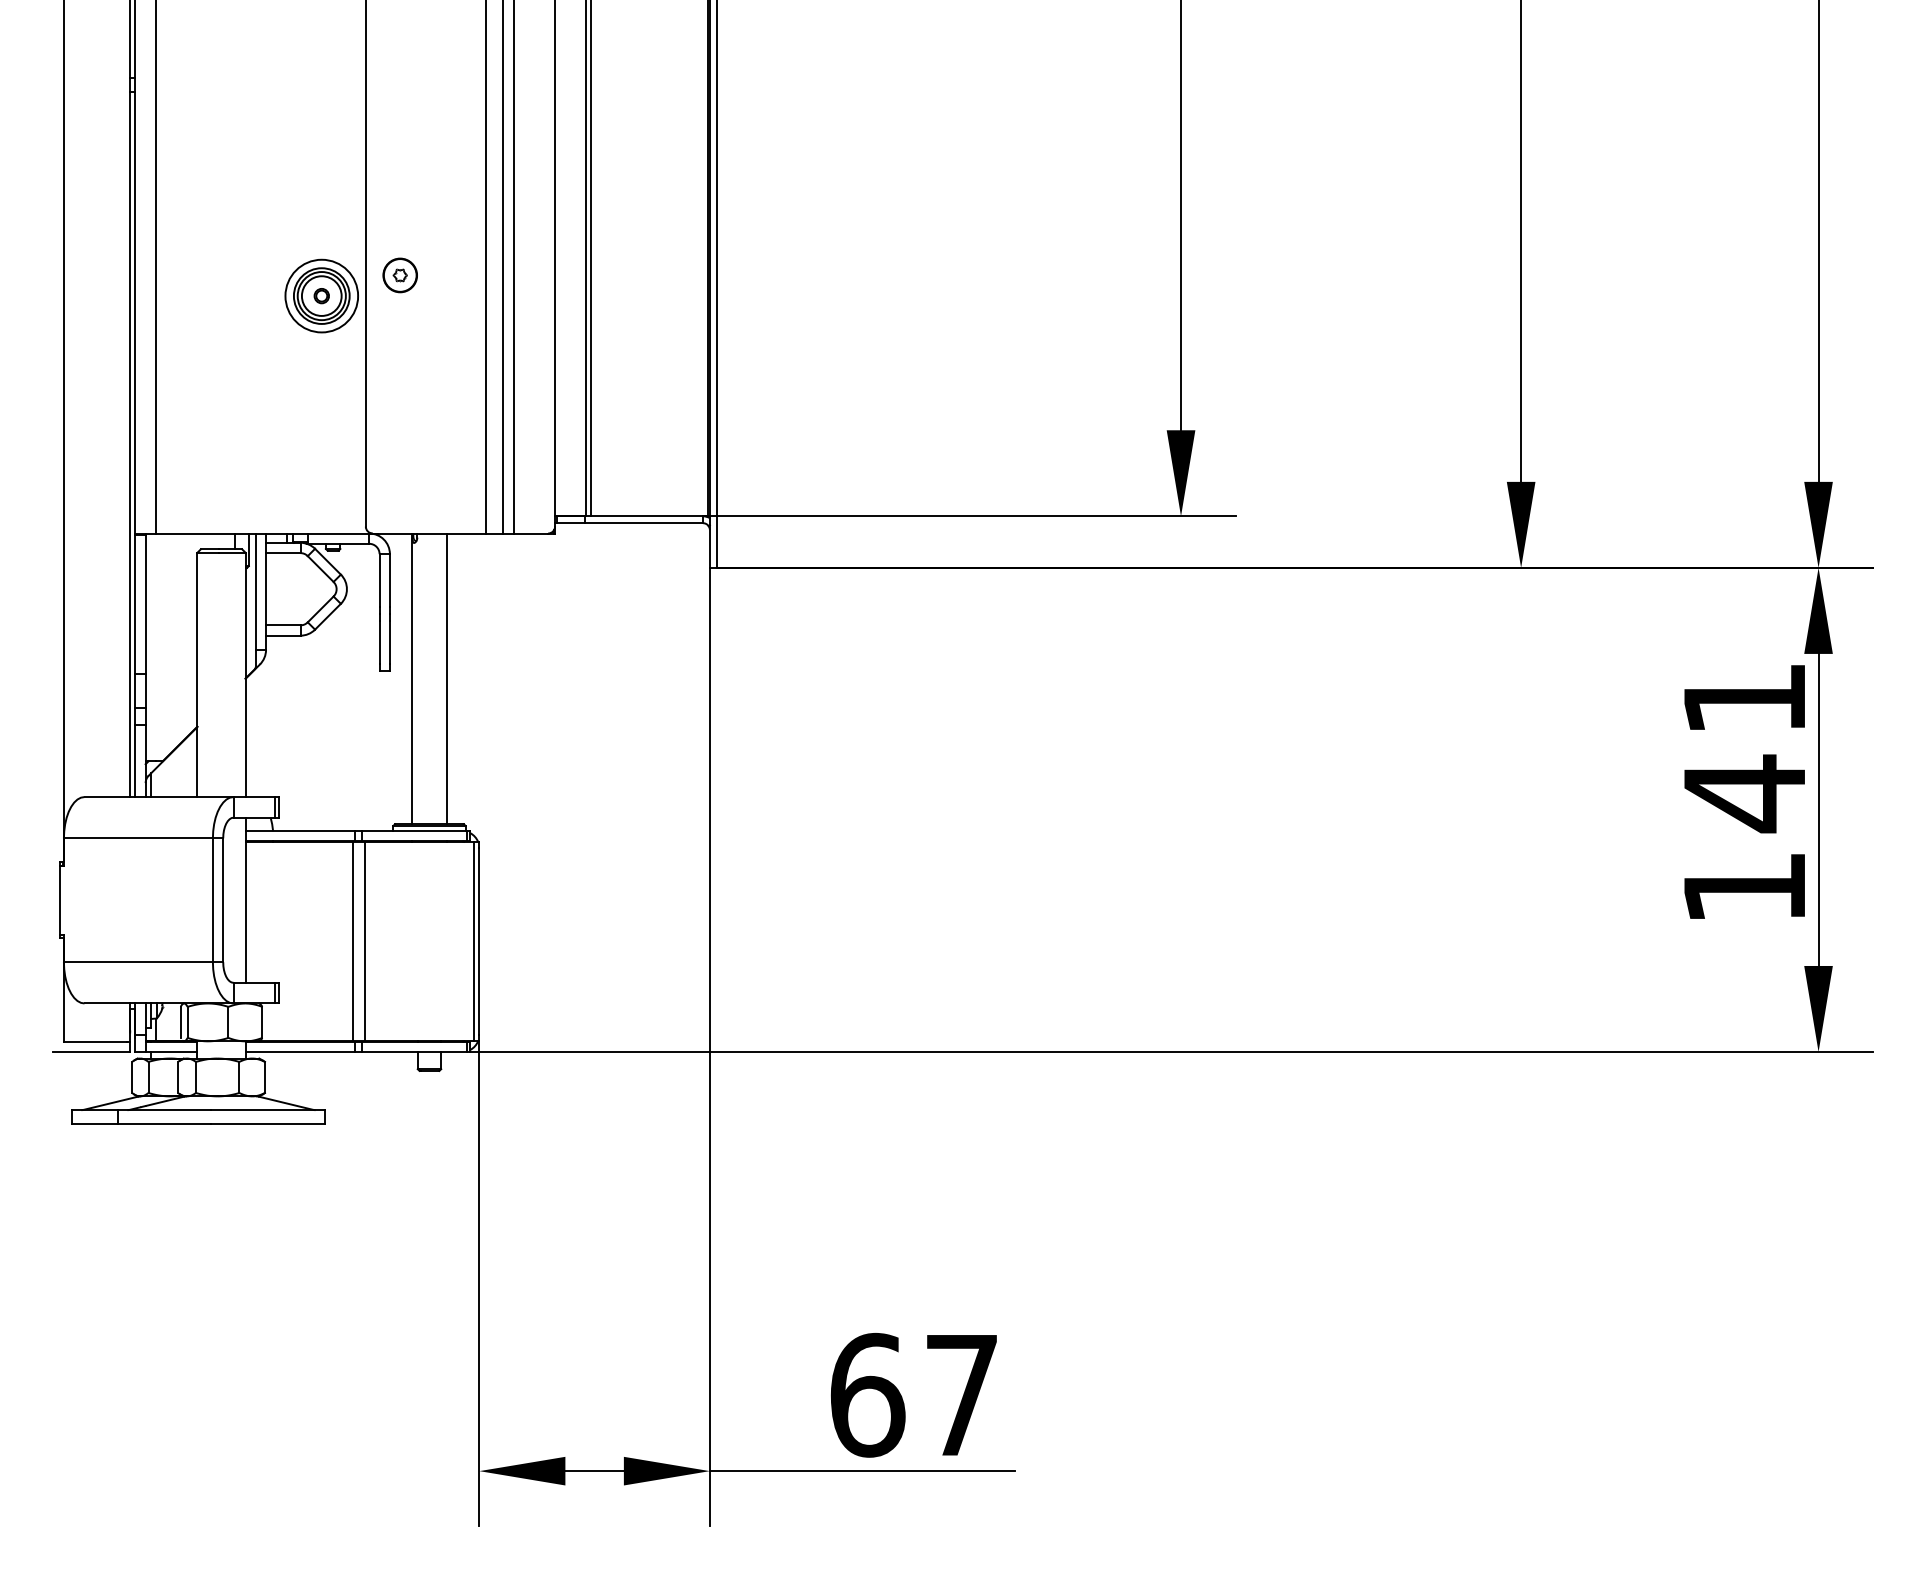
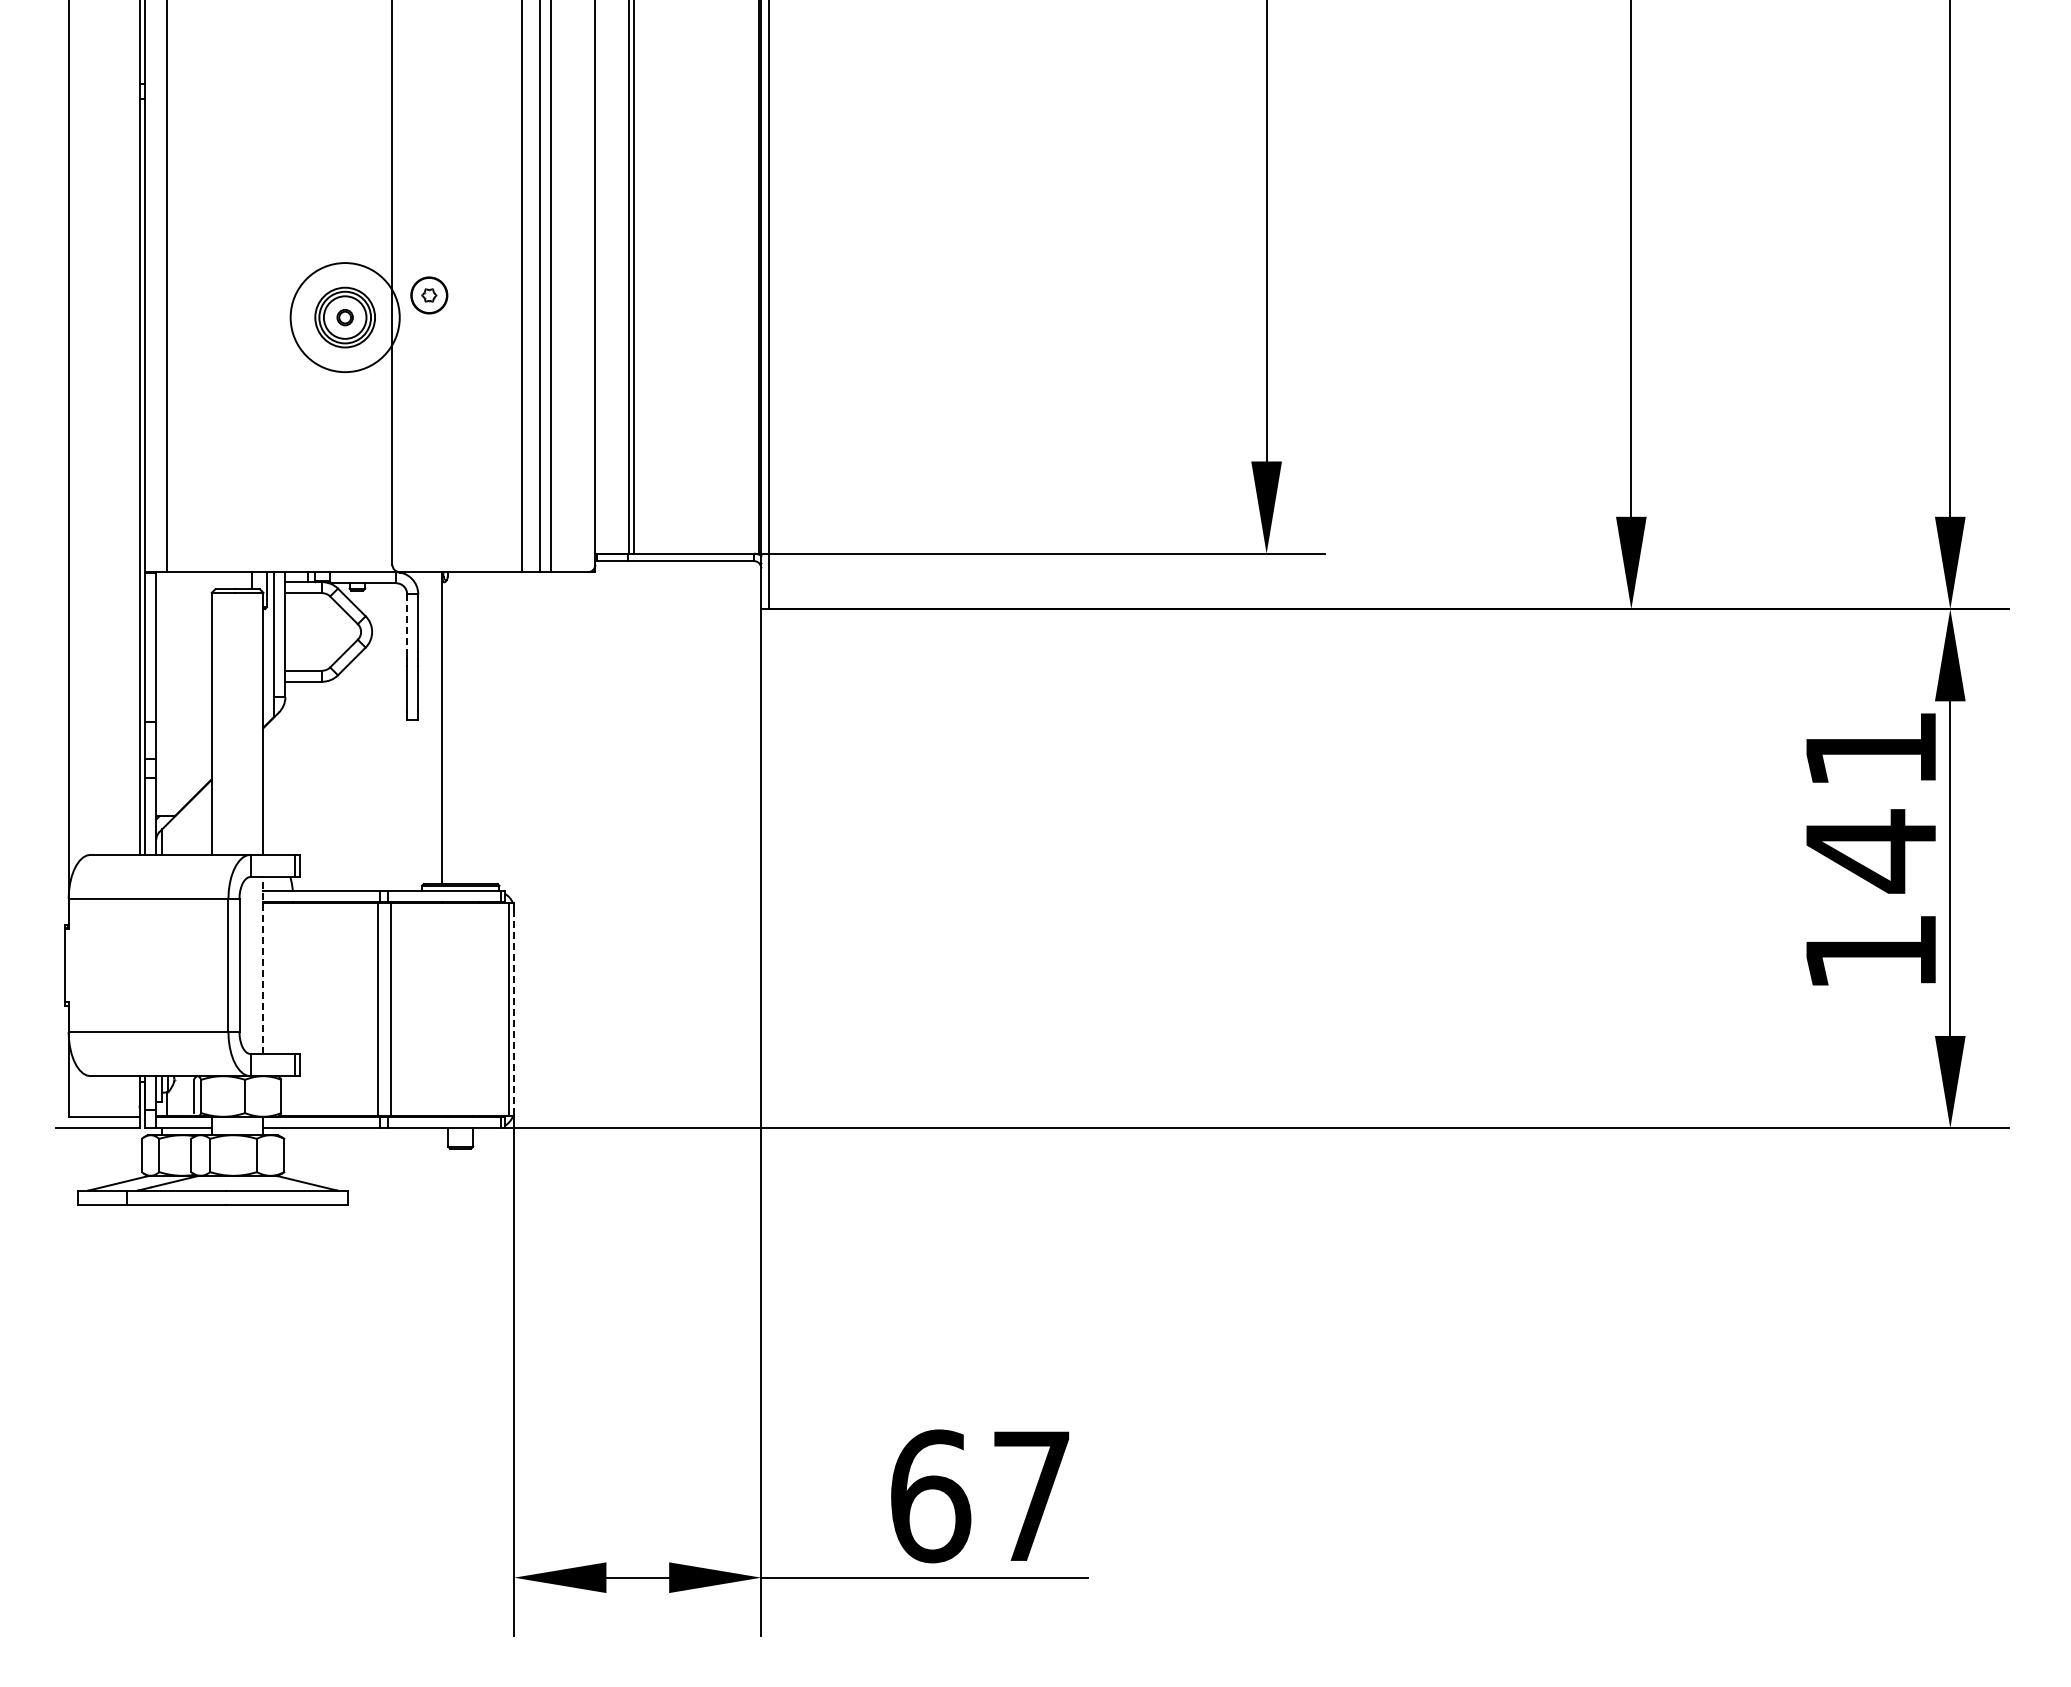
circle: (322, 296) -> (345, 317), size x1.4
line: (379, 580) -> (407, 622), solid -> dashed
line: (447, 678) -> (479, 727), removed
line: (245, 900) -> (263, 965), solid -> dashed
line: (479, 941) -> (514, 1009), solid -> dashed

